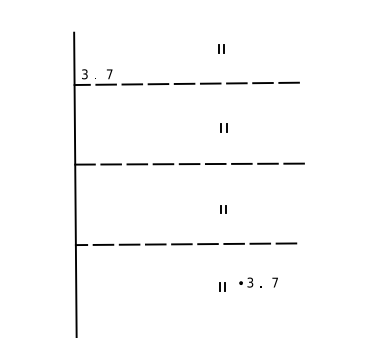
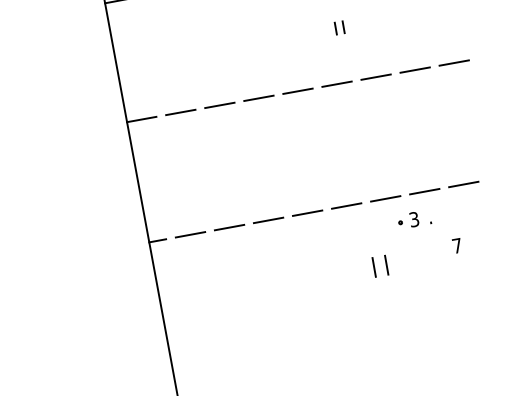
part: (223, 209) -> (360, 150), removed
part: (250, 282) -> (414, 219), moved
part: (222, 286) -> (379, 265), size x1.6

